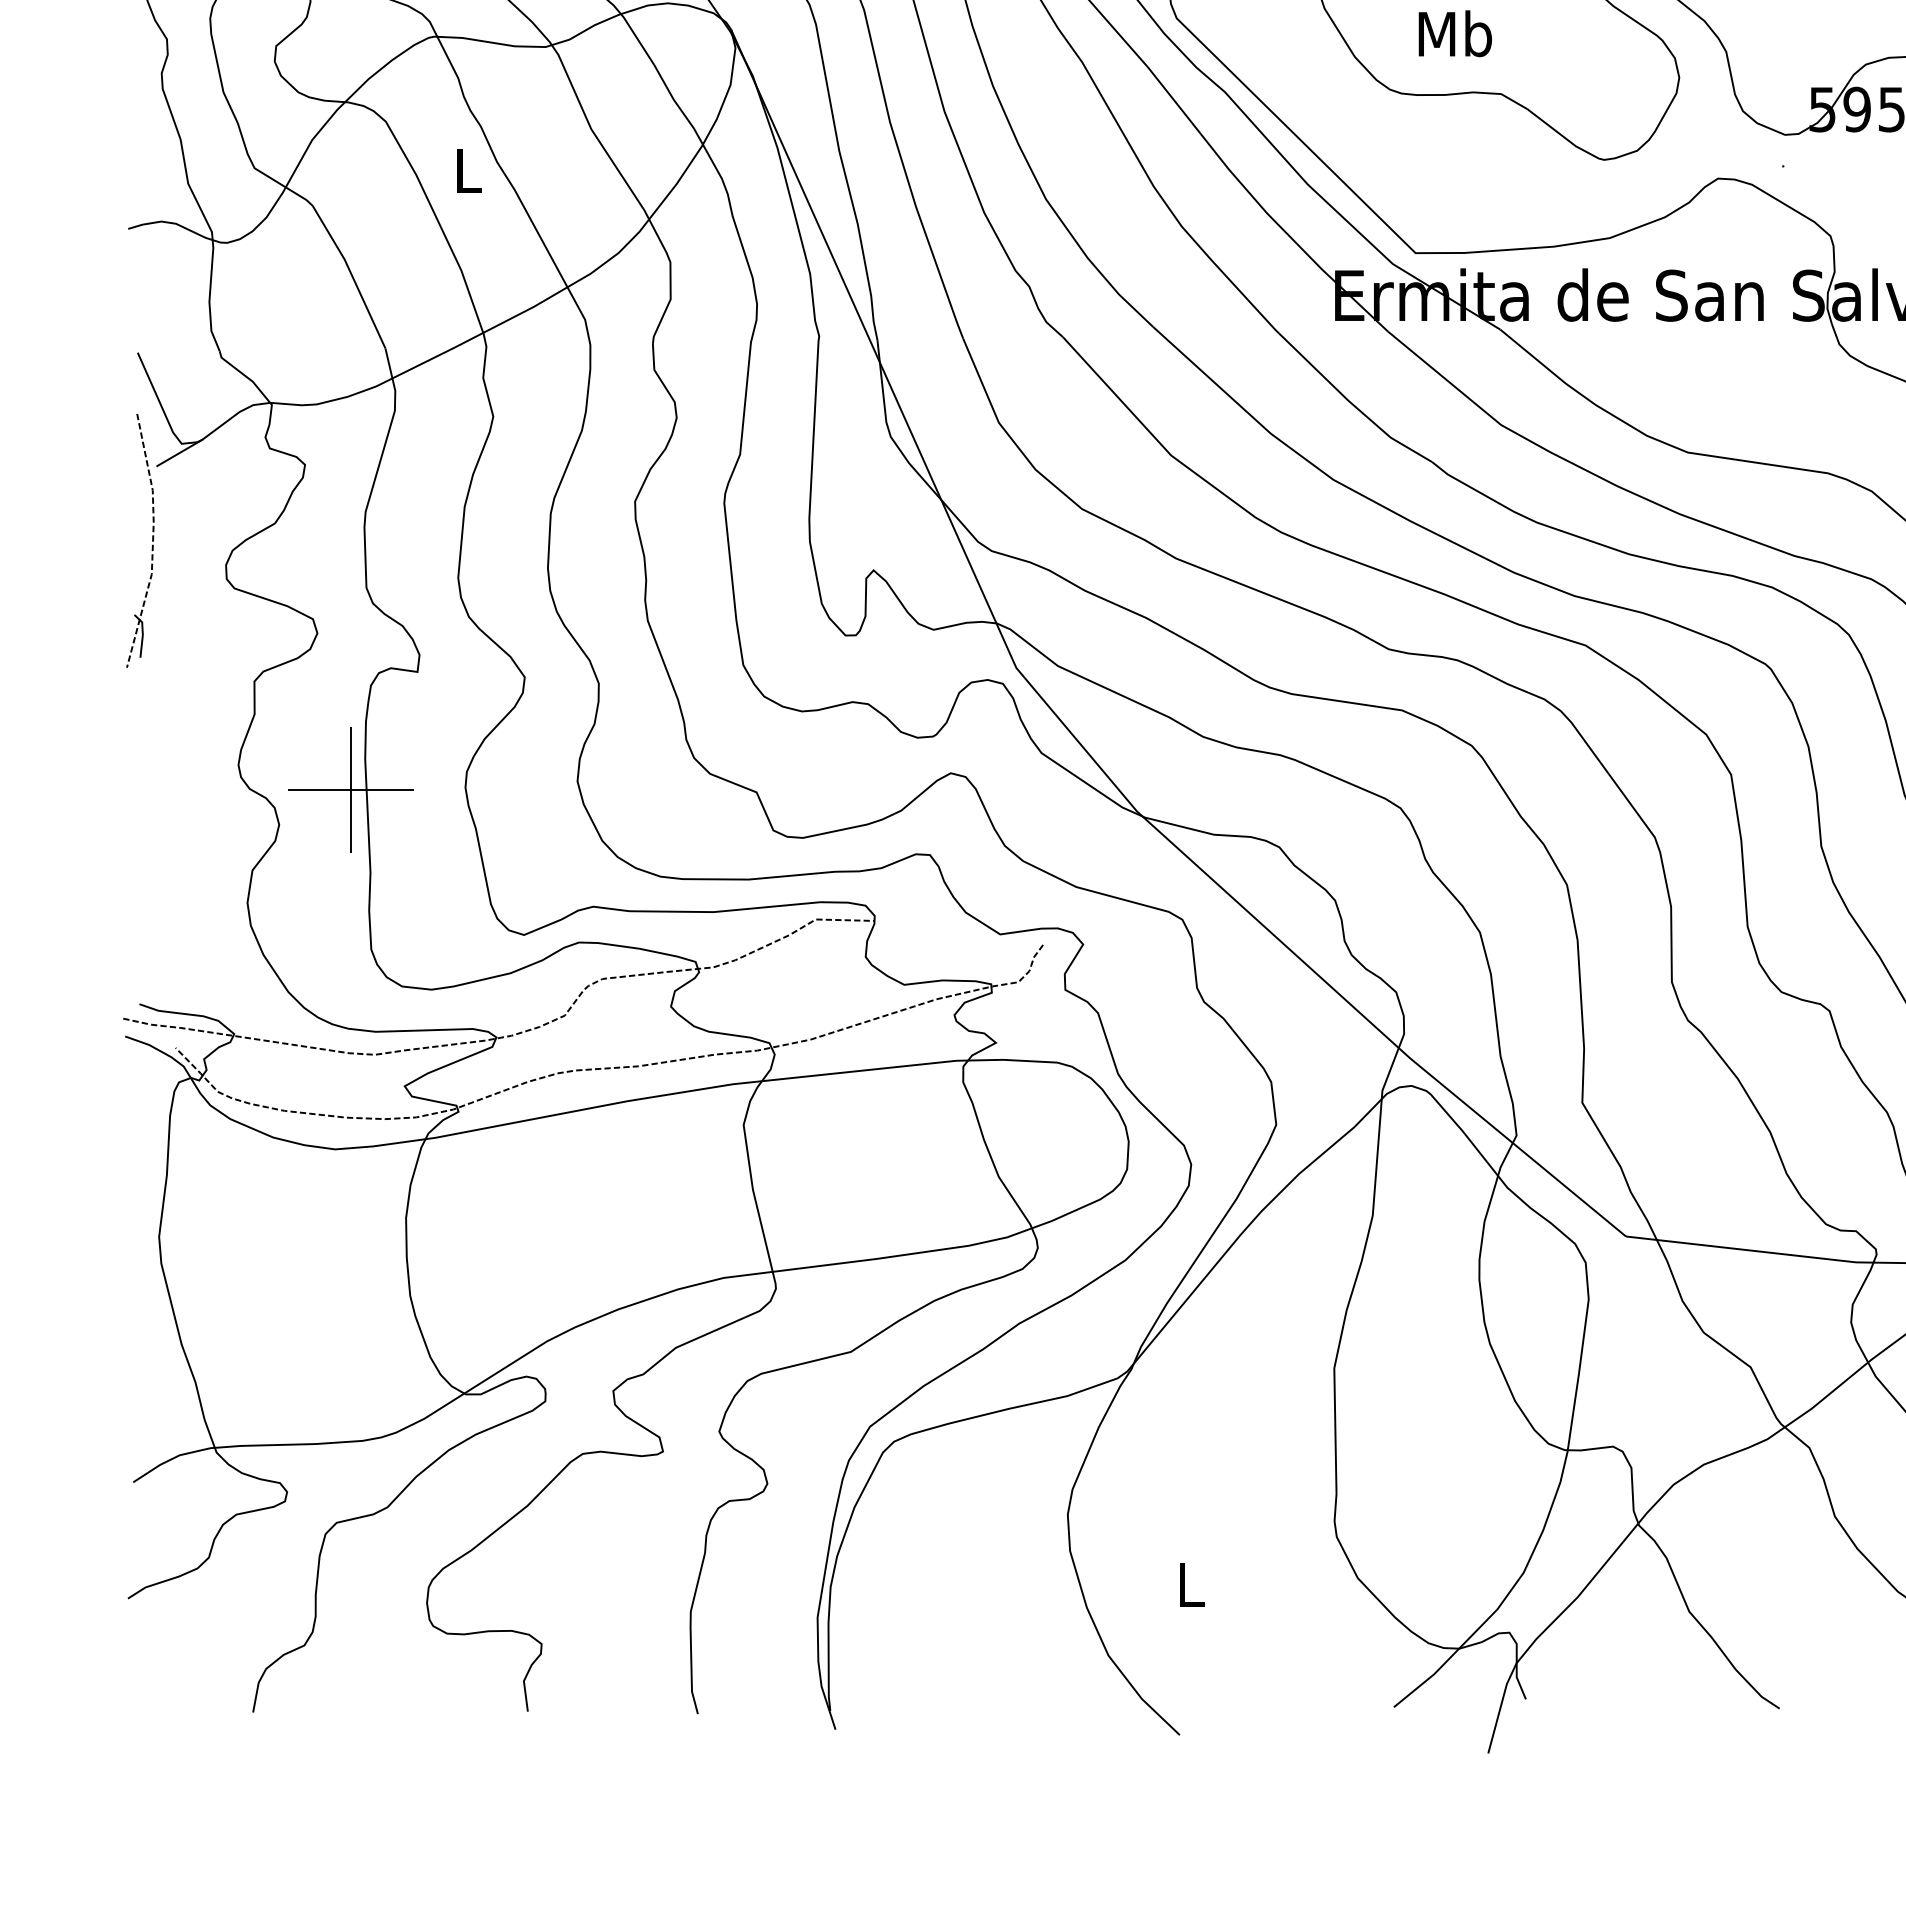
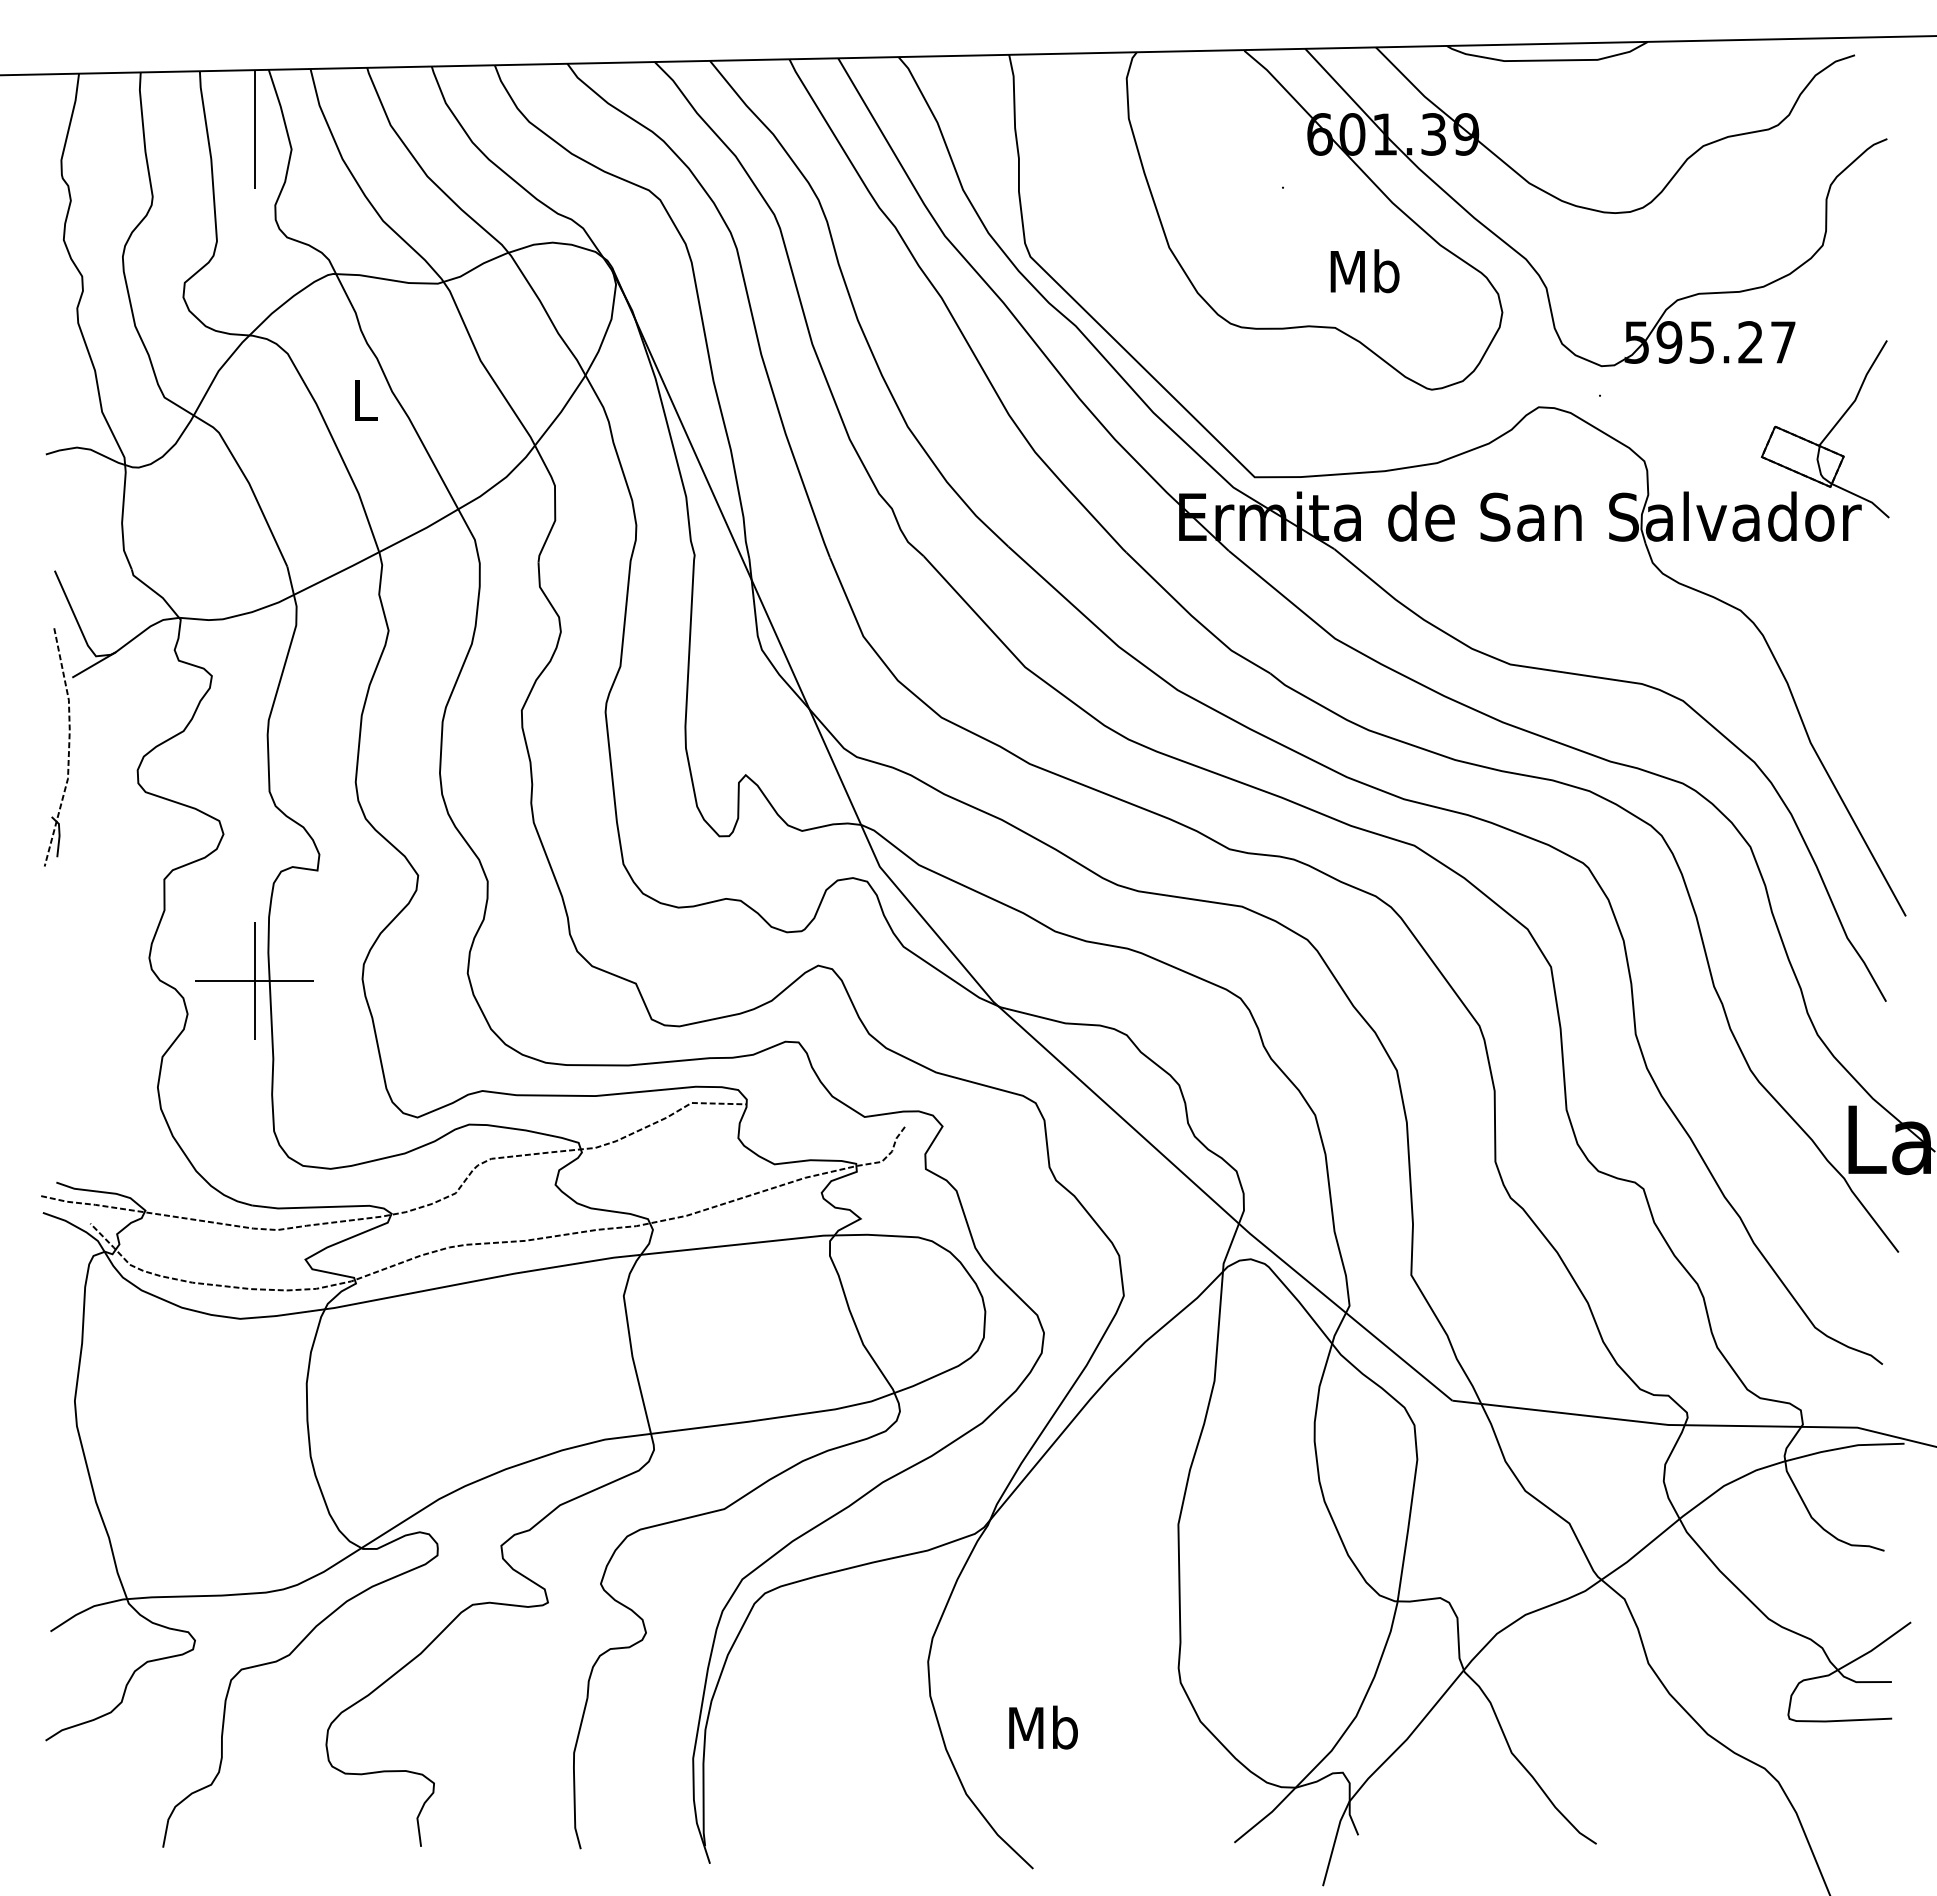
text: (1454, 34) -> (1364, 271), moved
text: (1190, 1584) -> (1043, 1727), L -> Mb

